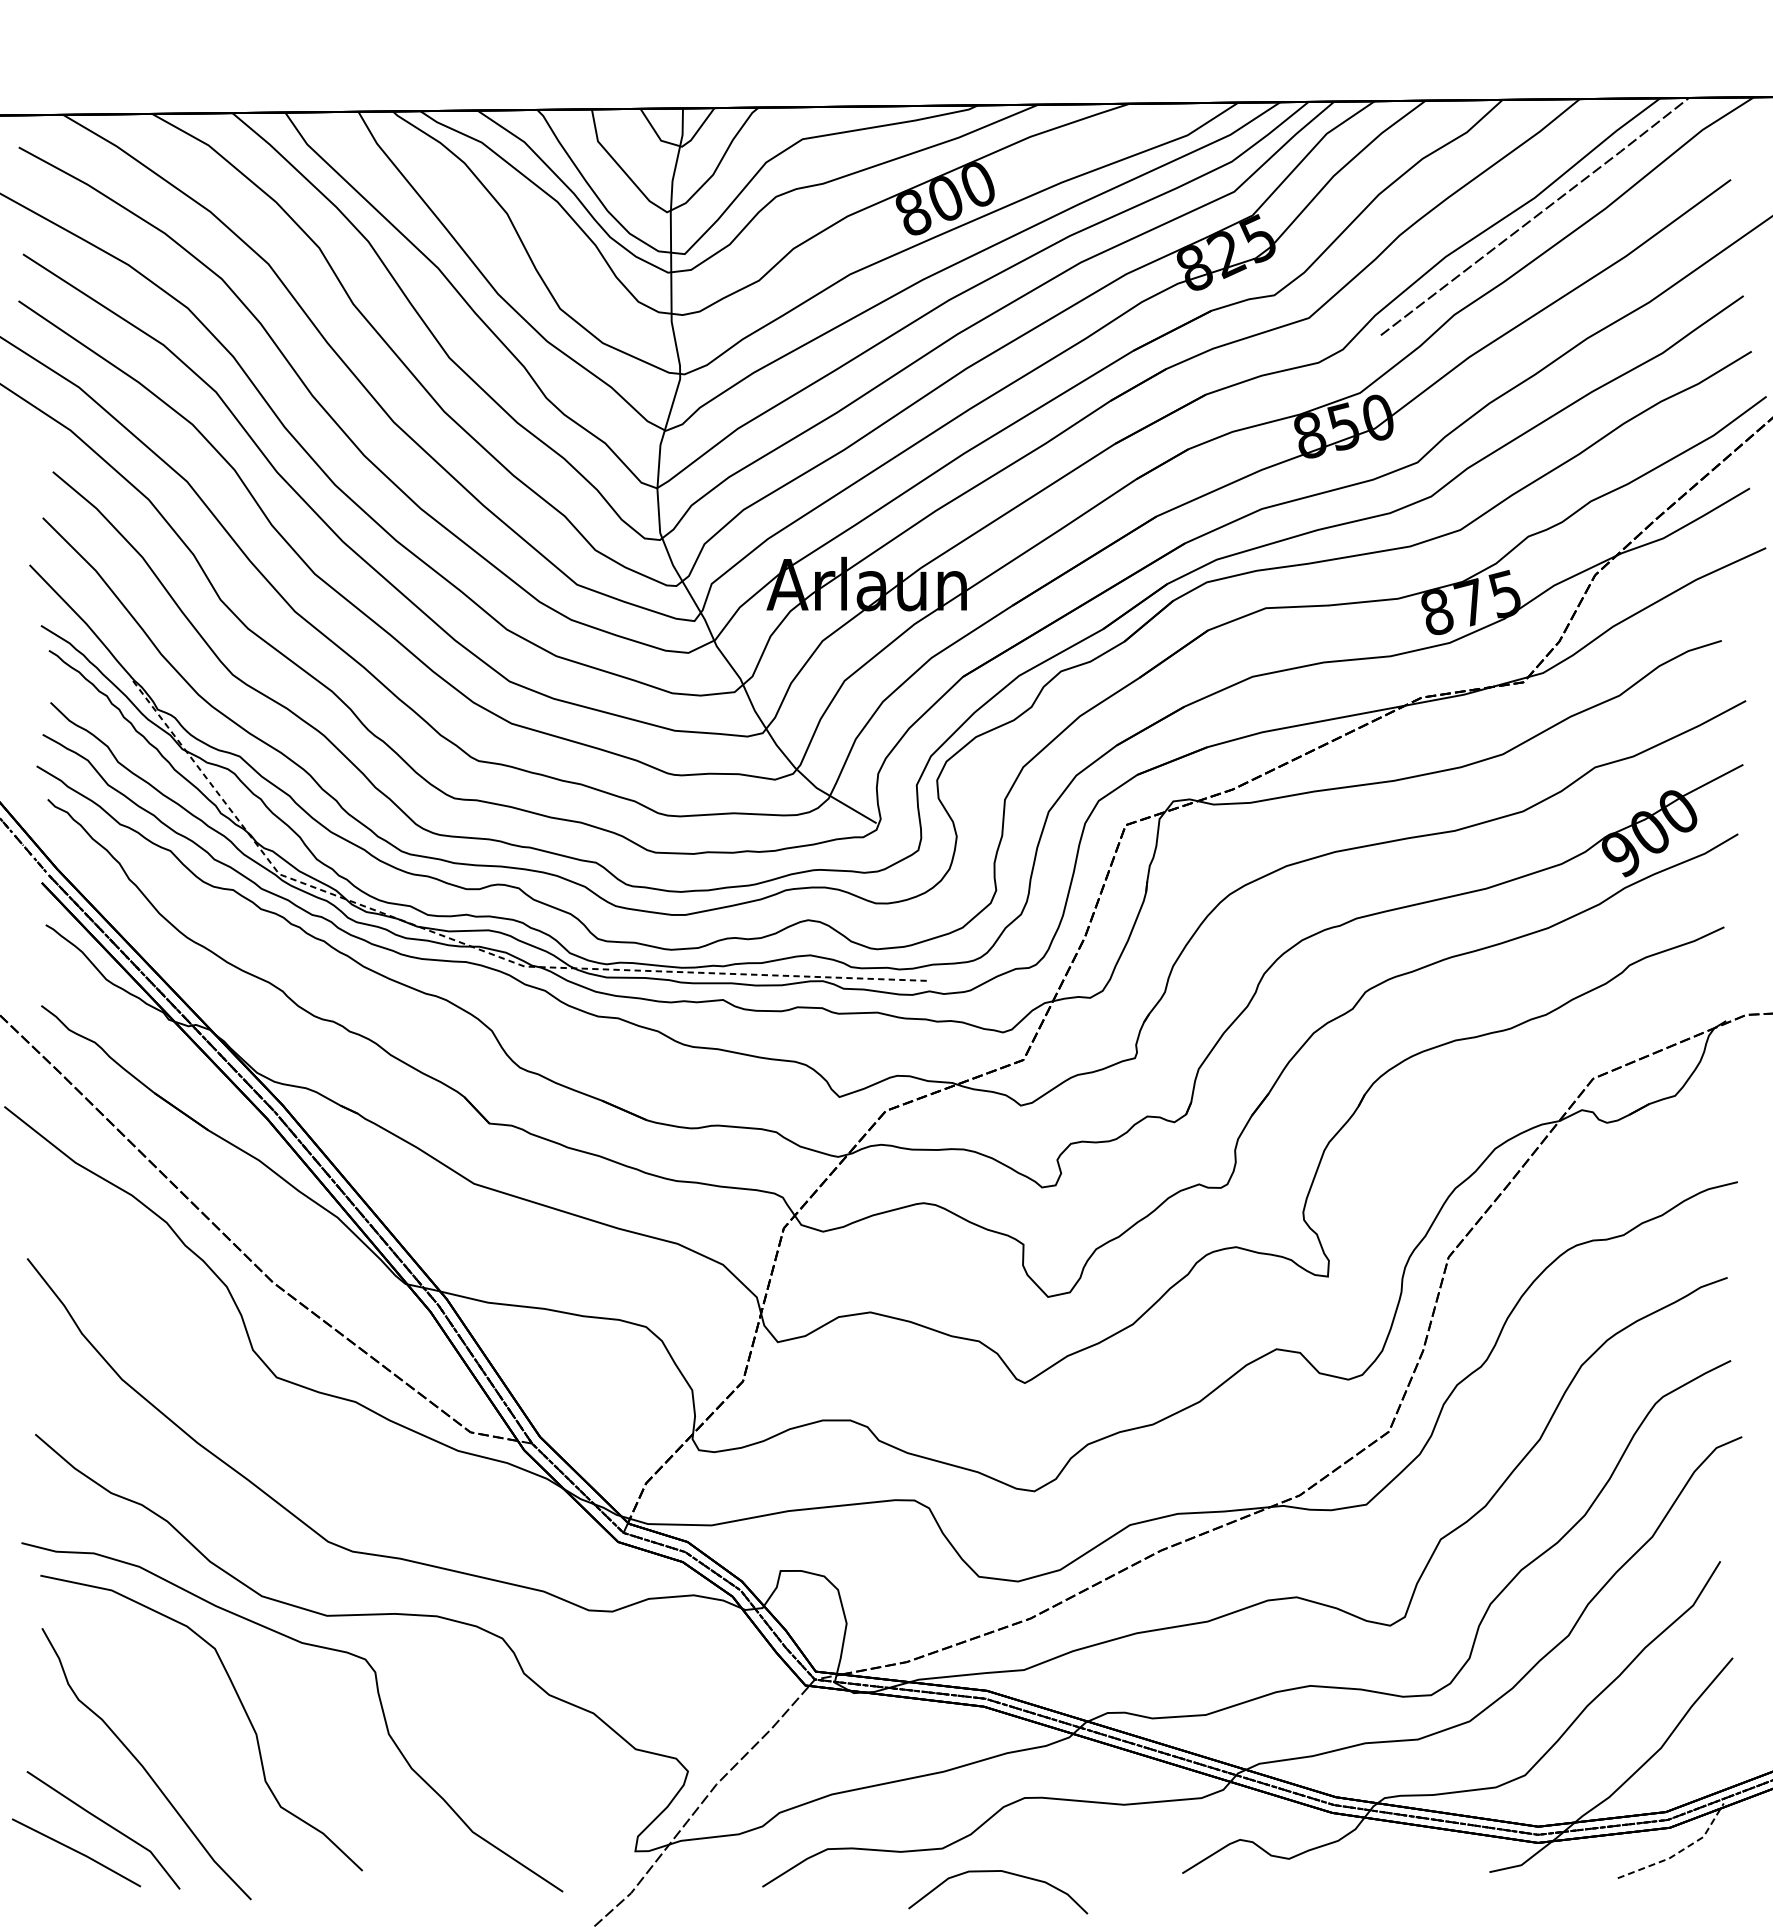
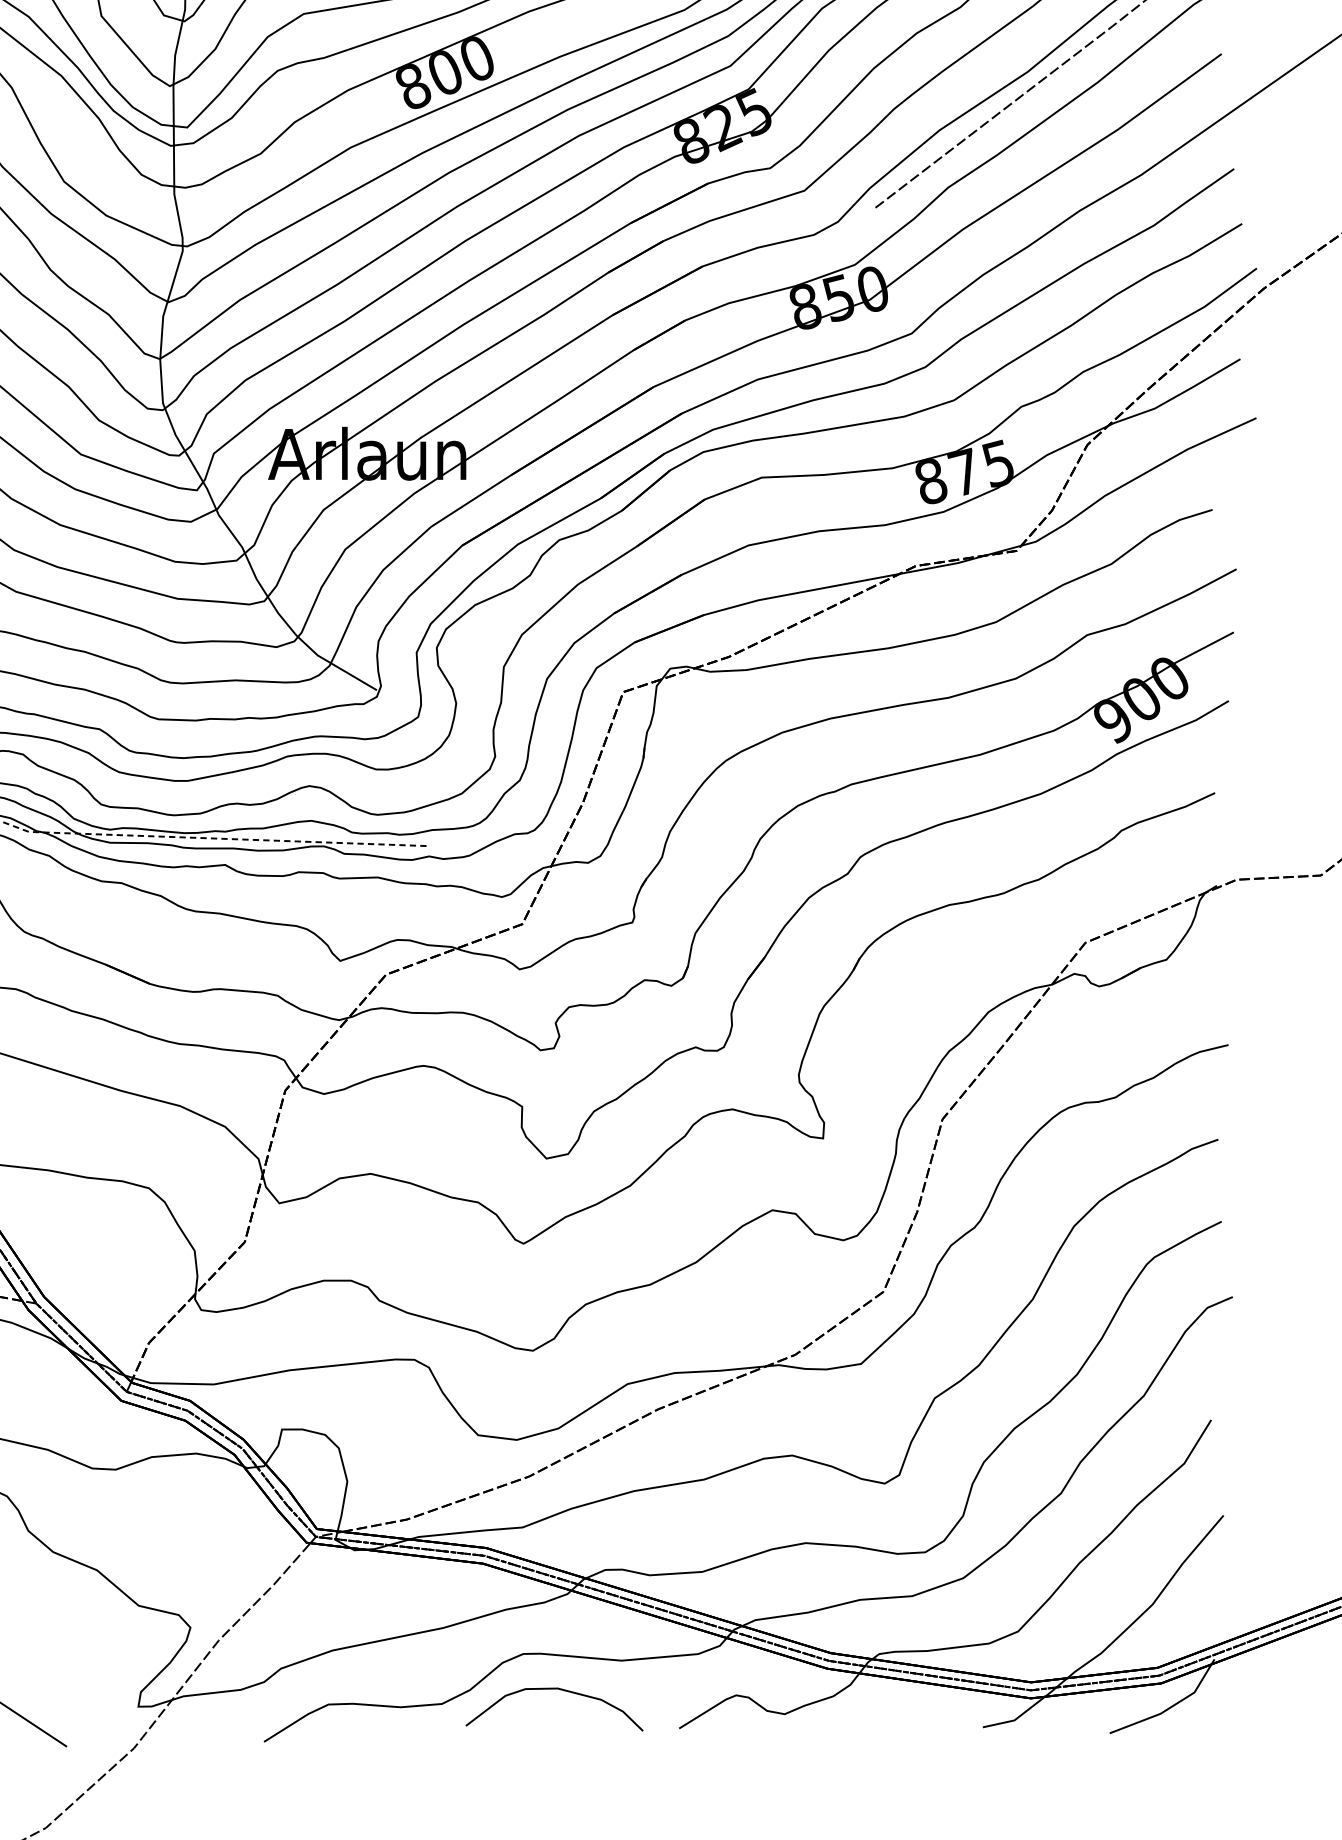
line: (1680, 1851) -> (1171, 1706), dashed -> solid
curve: (1002, 1872) -> (558, 1690), moved

